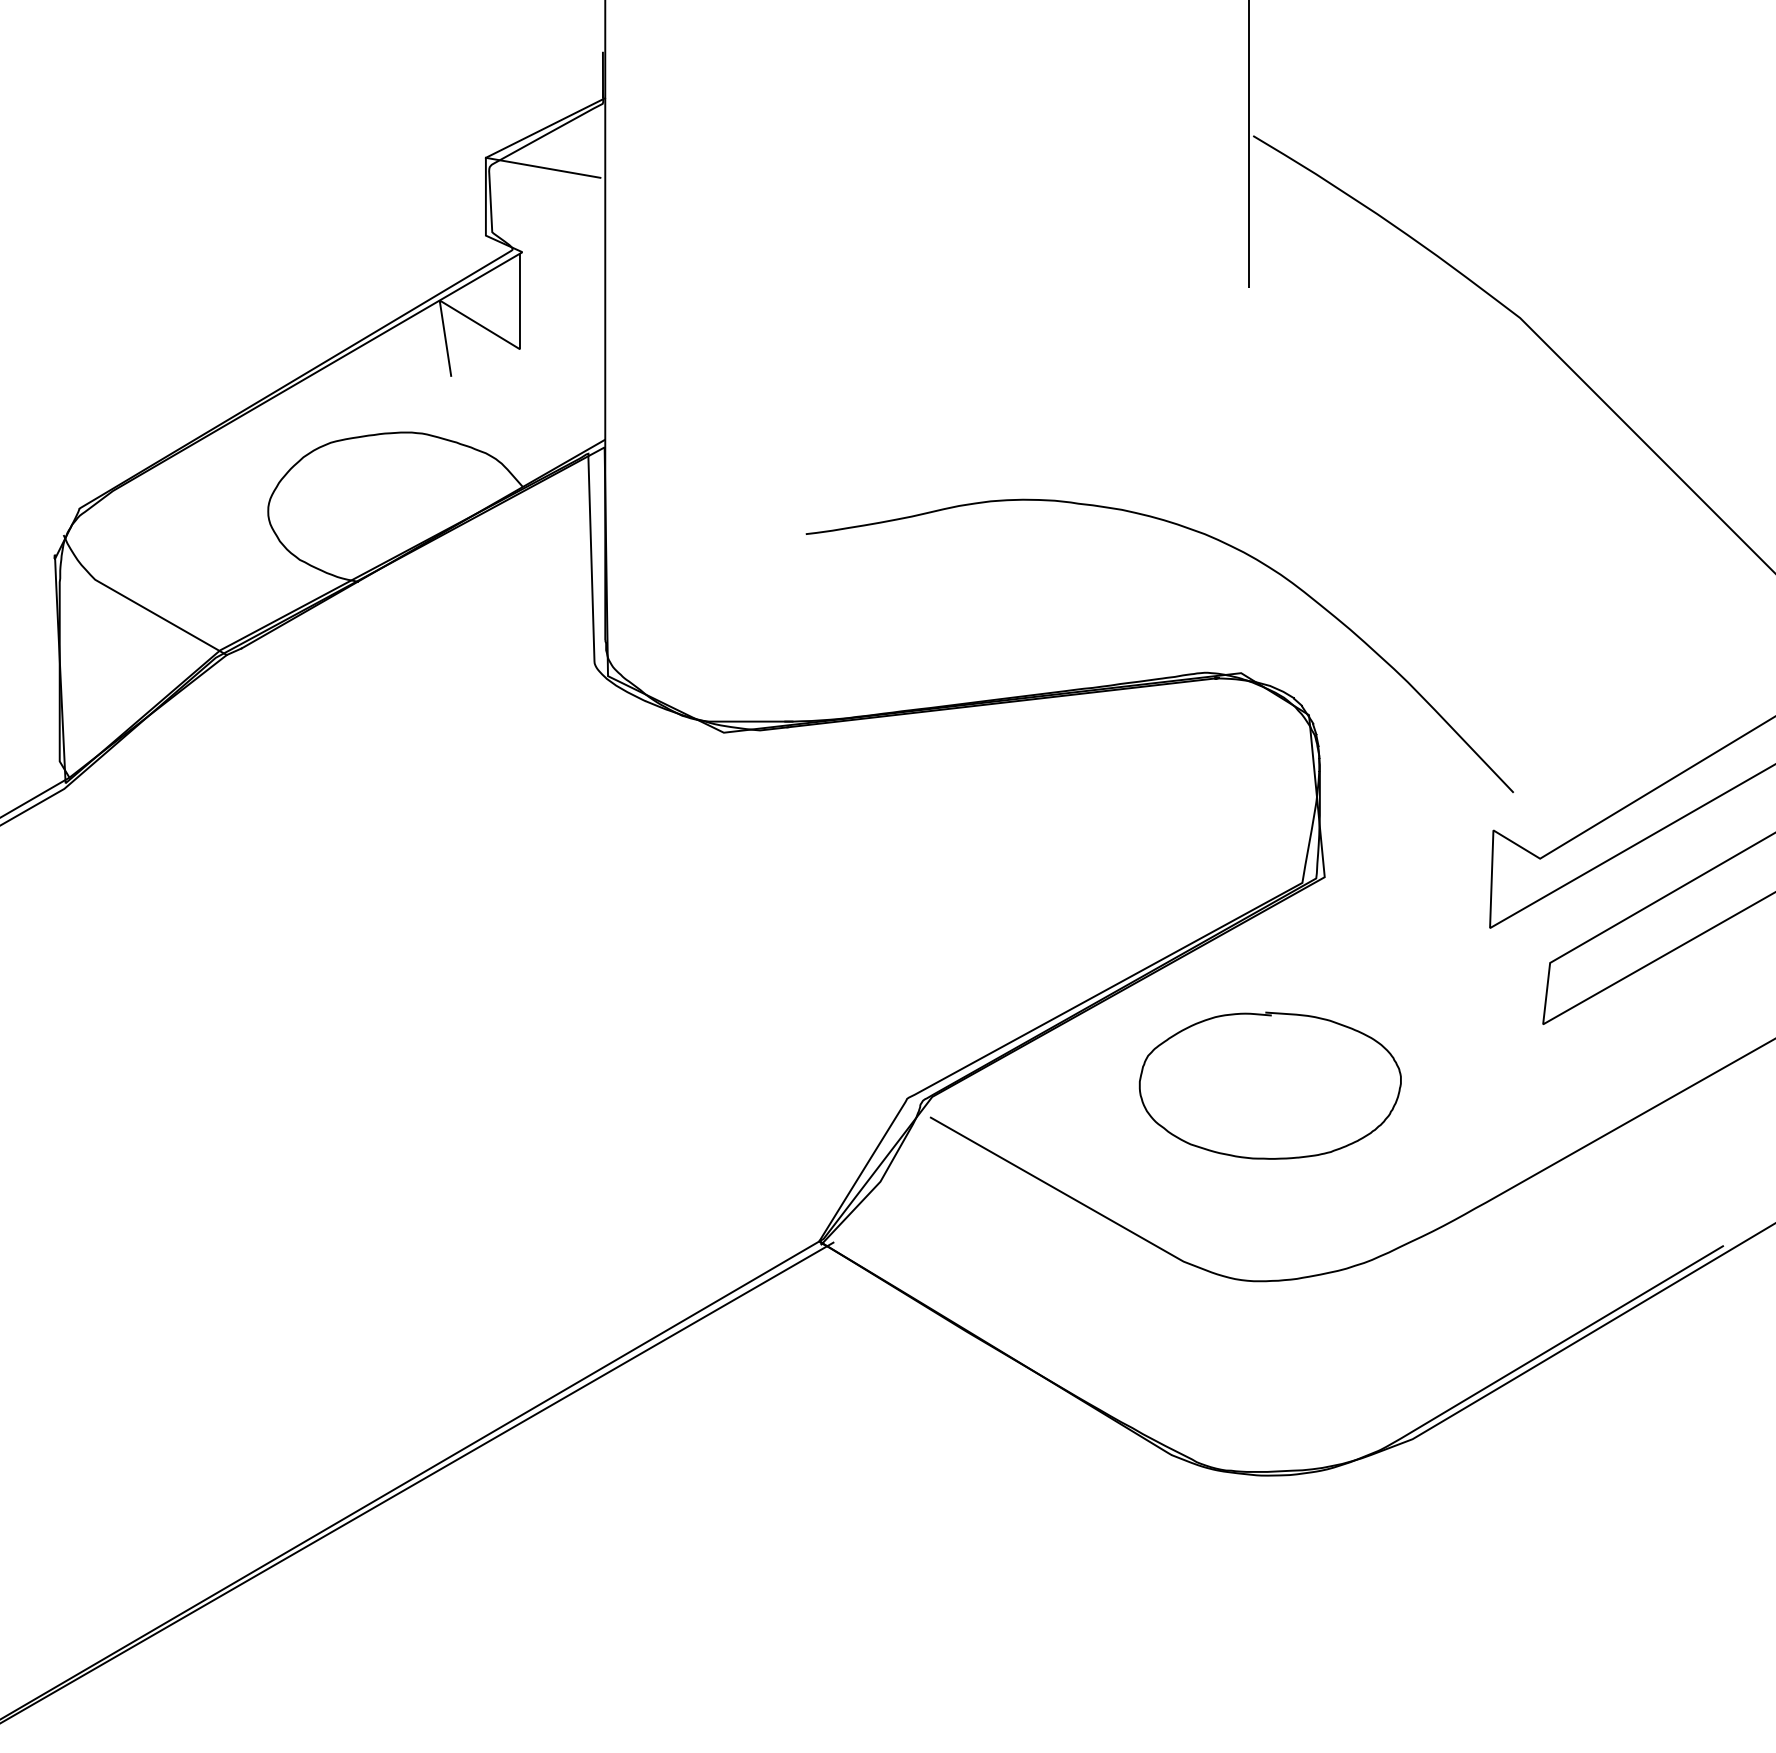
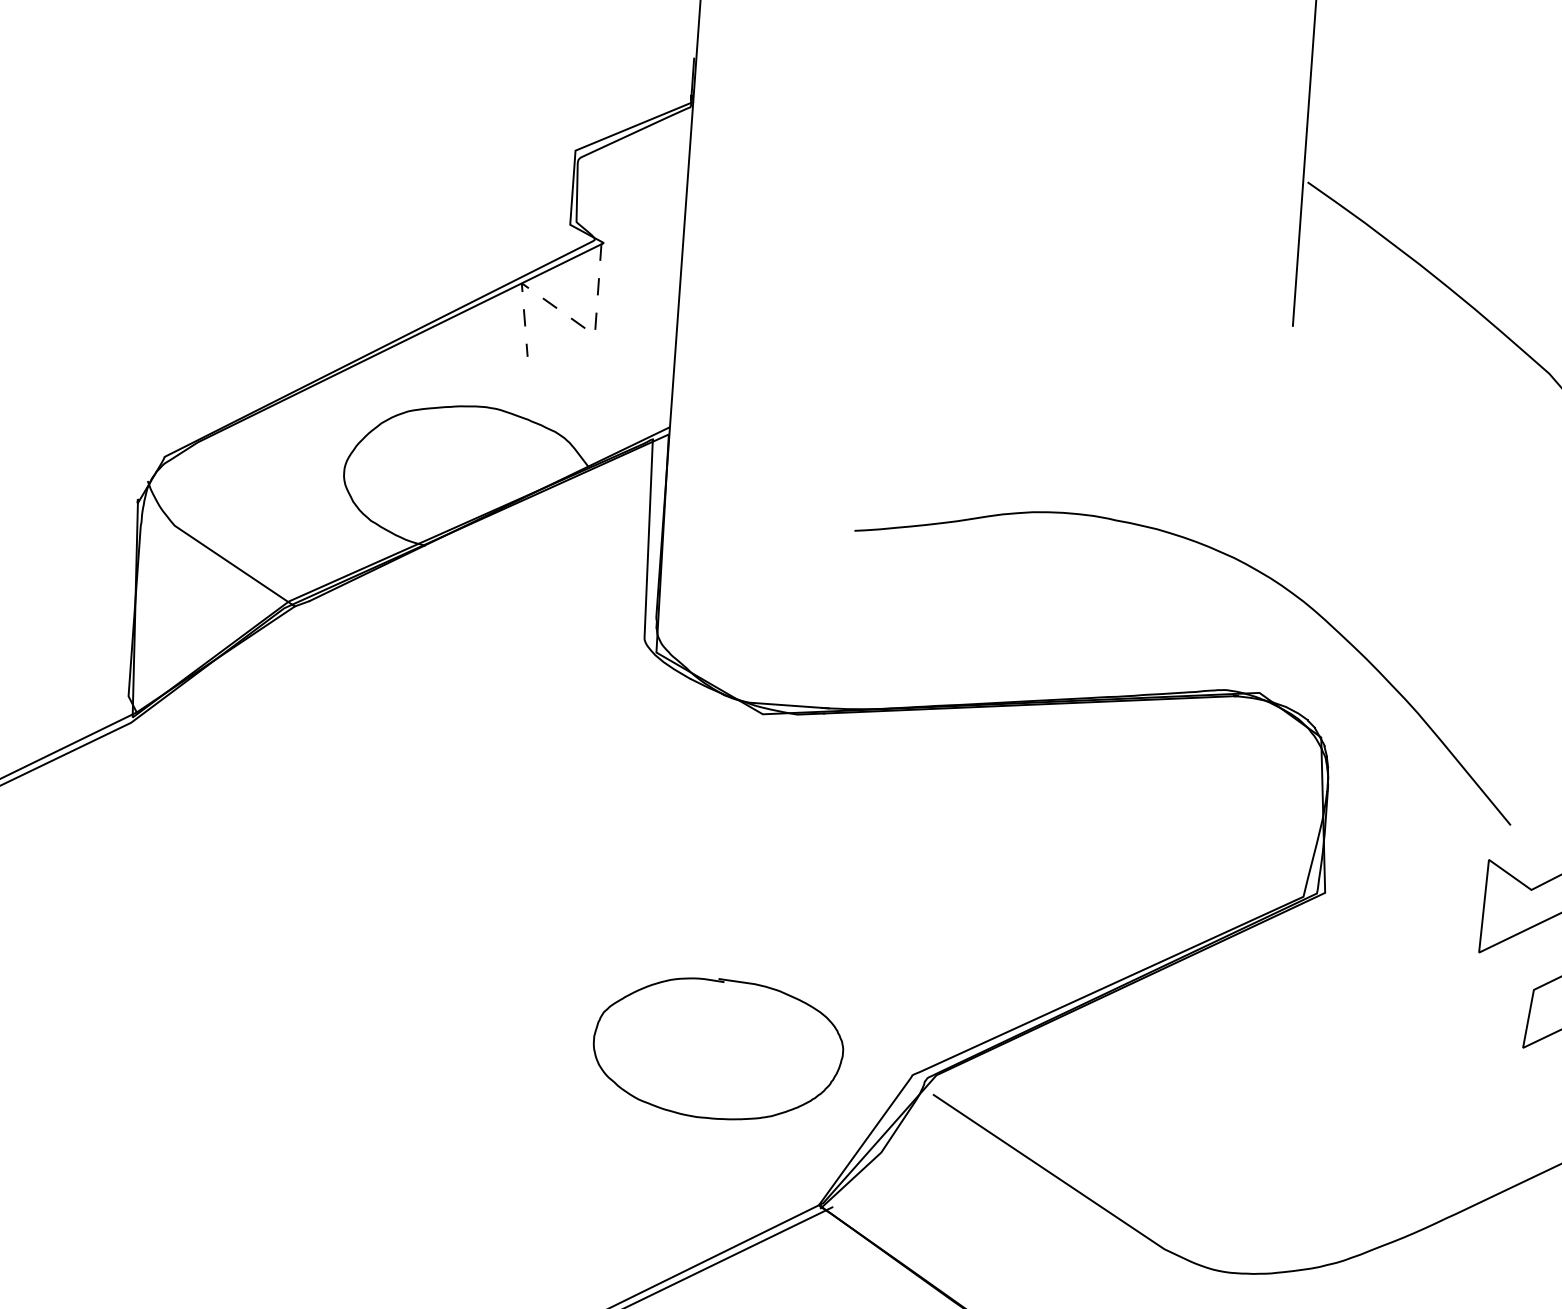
line: (542, 167) -> (628, 163), removed
line: (487, 329) -> (565, 314), solid -> dashed
curve: (1269, 1016) -> (722, 982), moved

